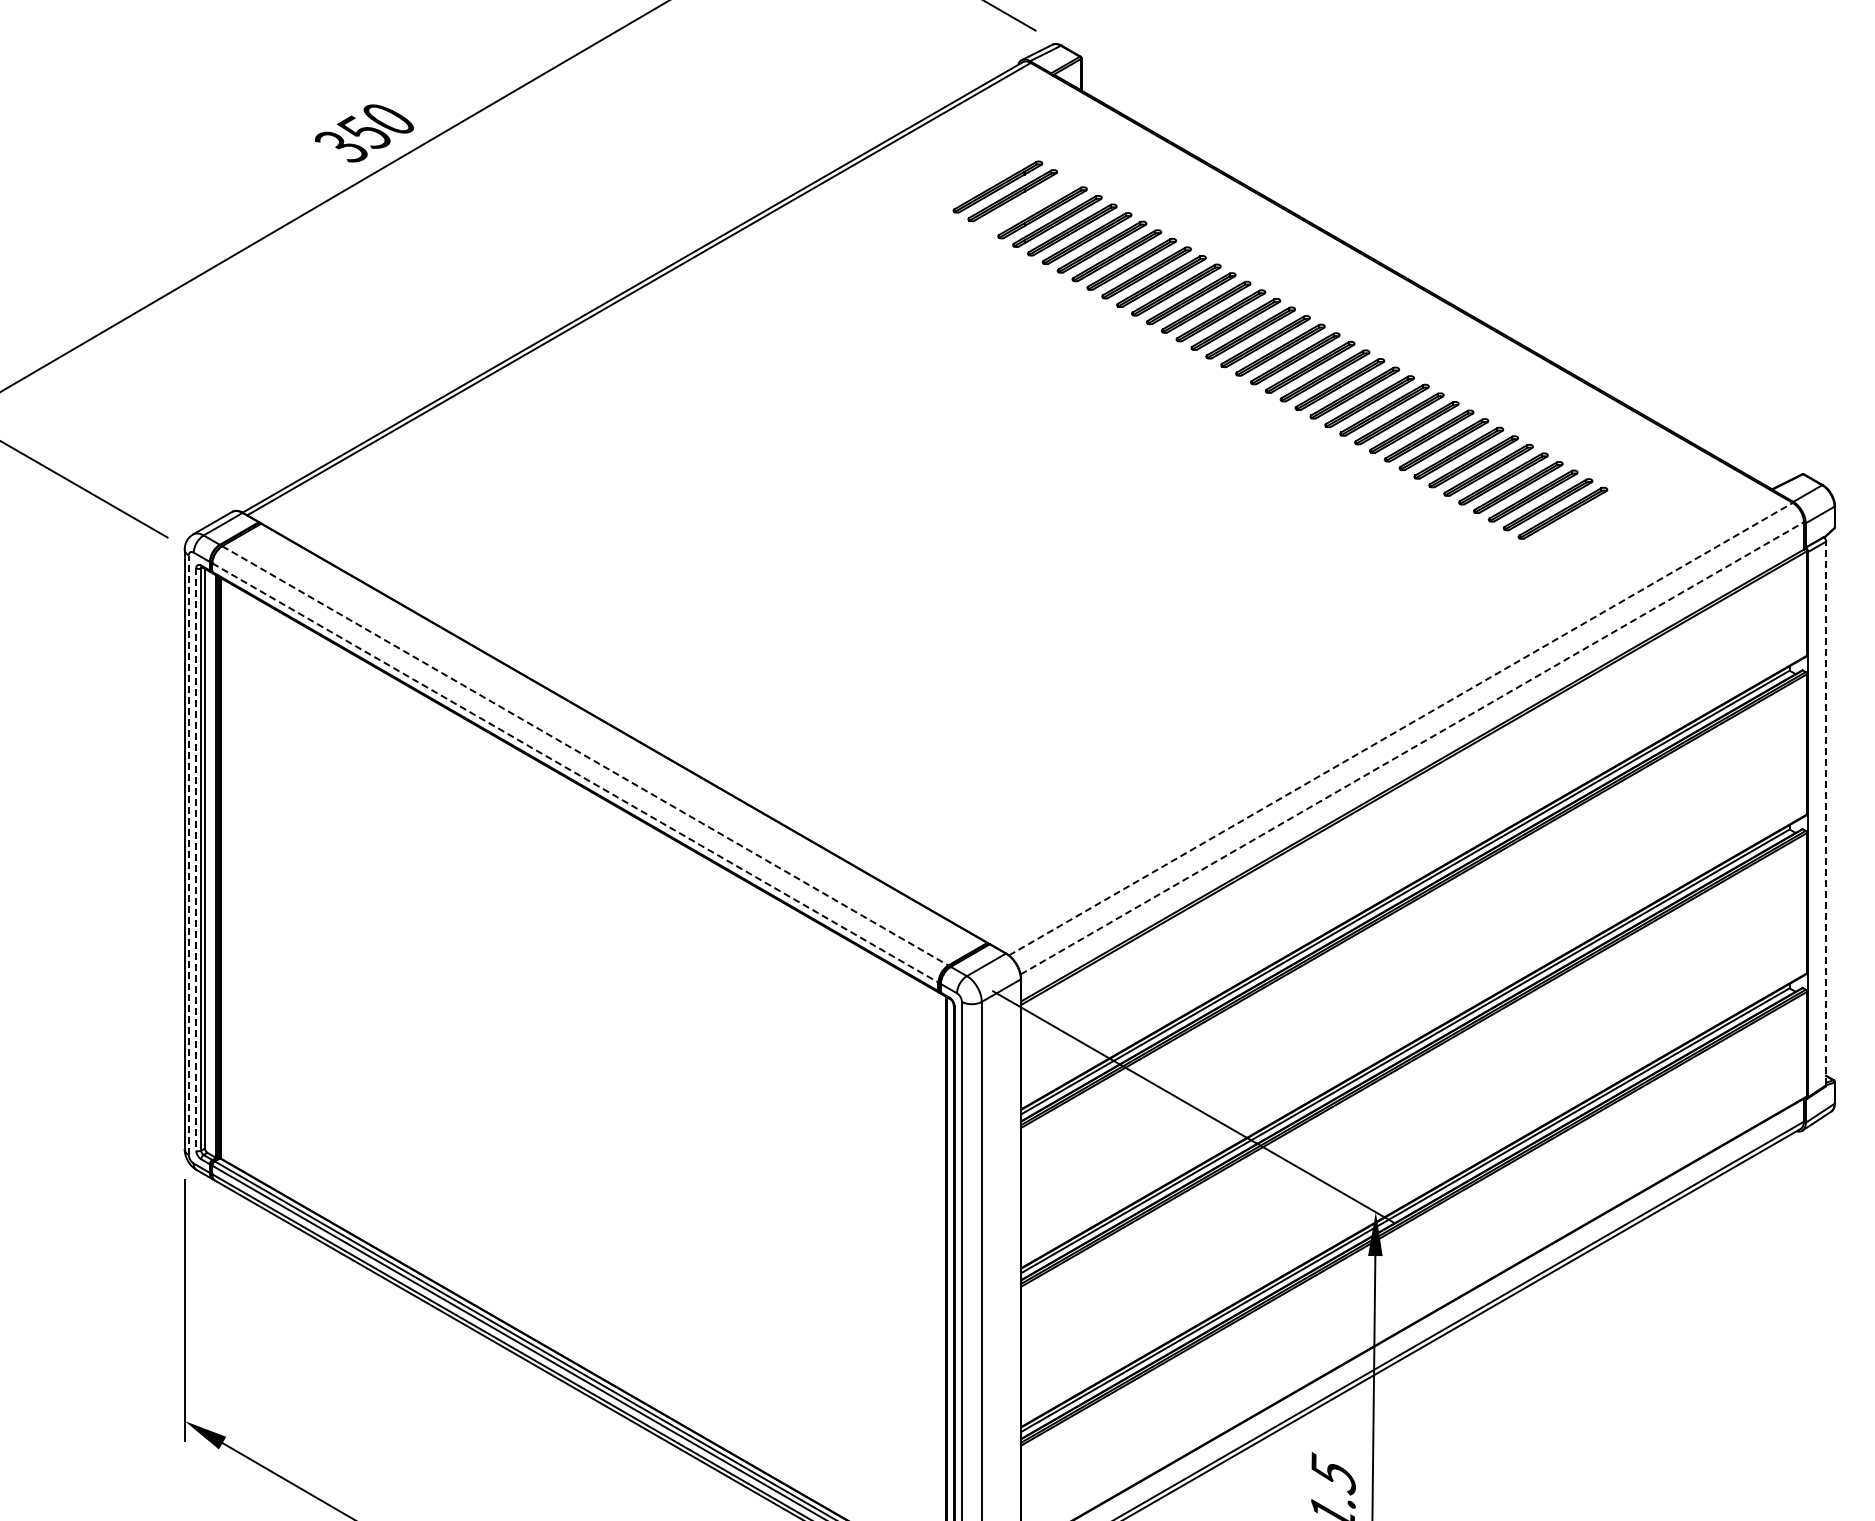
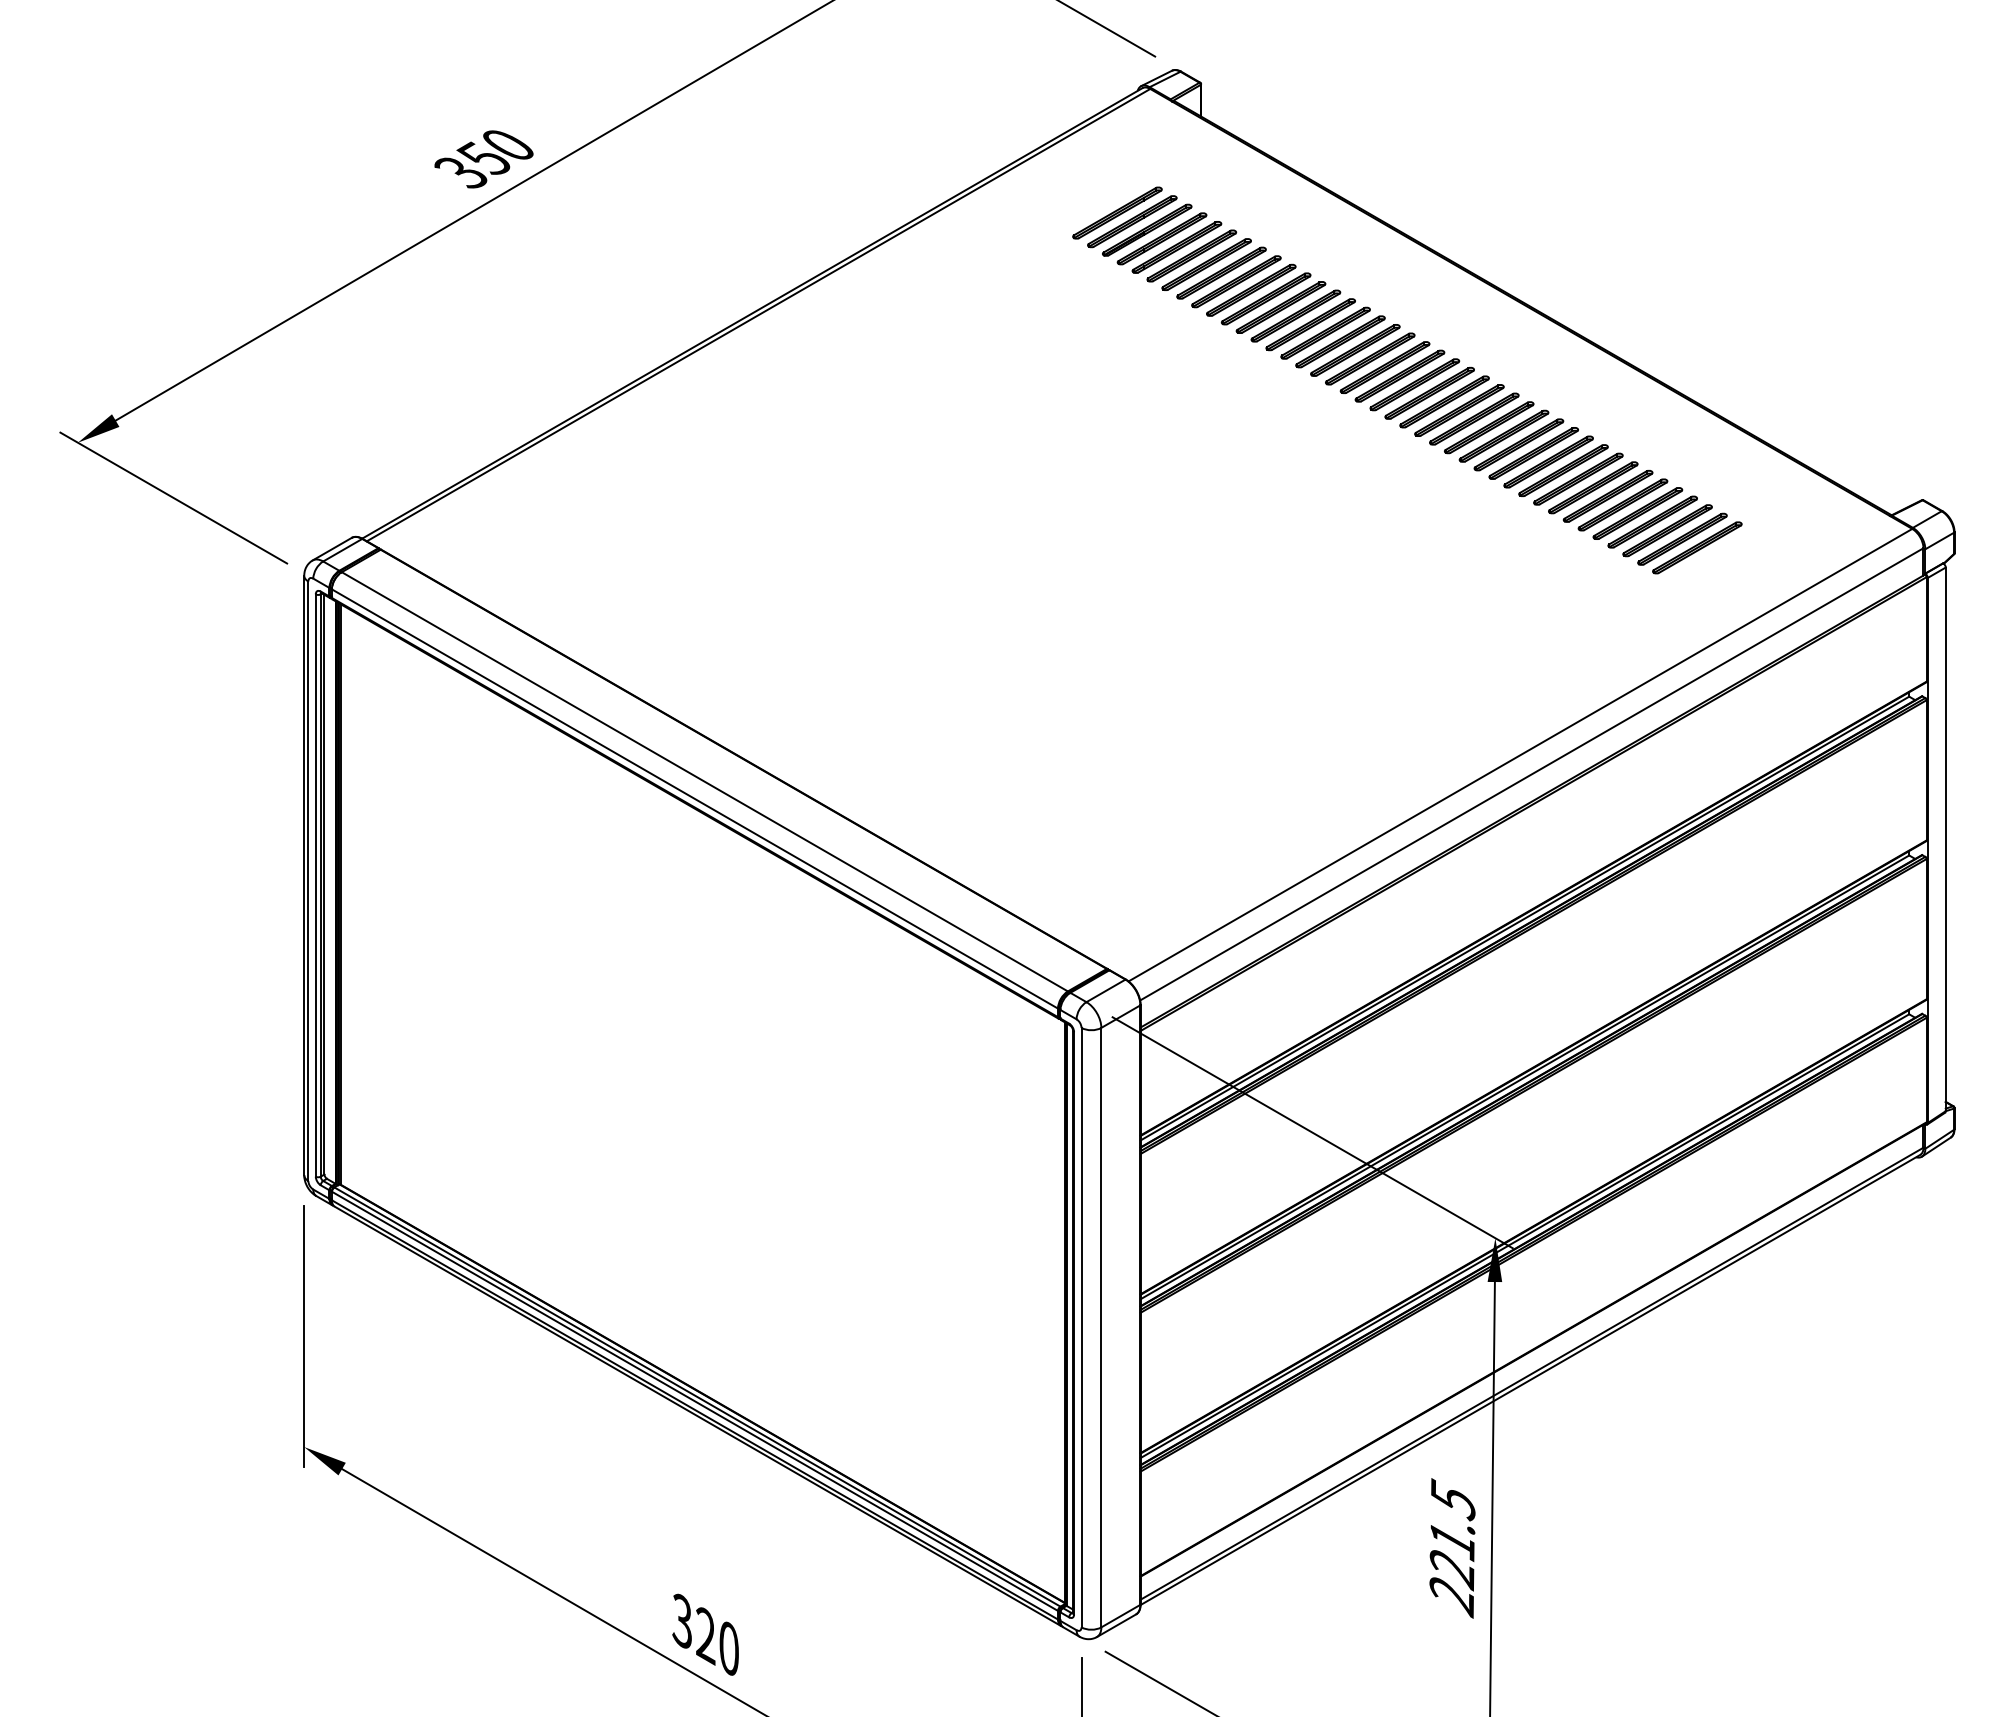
part: (1027, 203) -> (1147, 229), added
part: (1577, 521) -> (1697, 547), added
line: (1400, 728) -> (1520, 754), dashed -> solid
line: (1412, 748) -> (1532, 774), dashed -> solid
line: (585, 756) -> (705, 782), dashed -> solid
line: (575, 773) -> (695, 799), dashed -> solid
line: (1825, 813) -> (1945, 839), dashed -> solid
line: (188, 855) -> (308, 881), dashed -> solid
line: (195, 860) -> (315, 886), dashed -> solid

